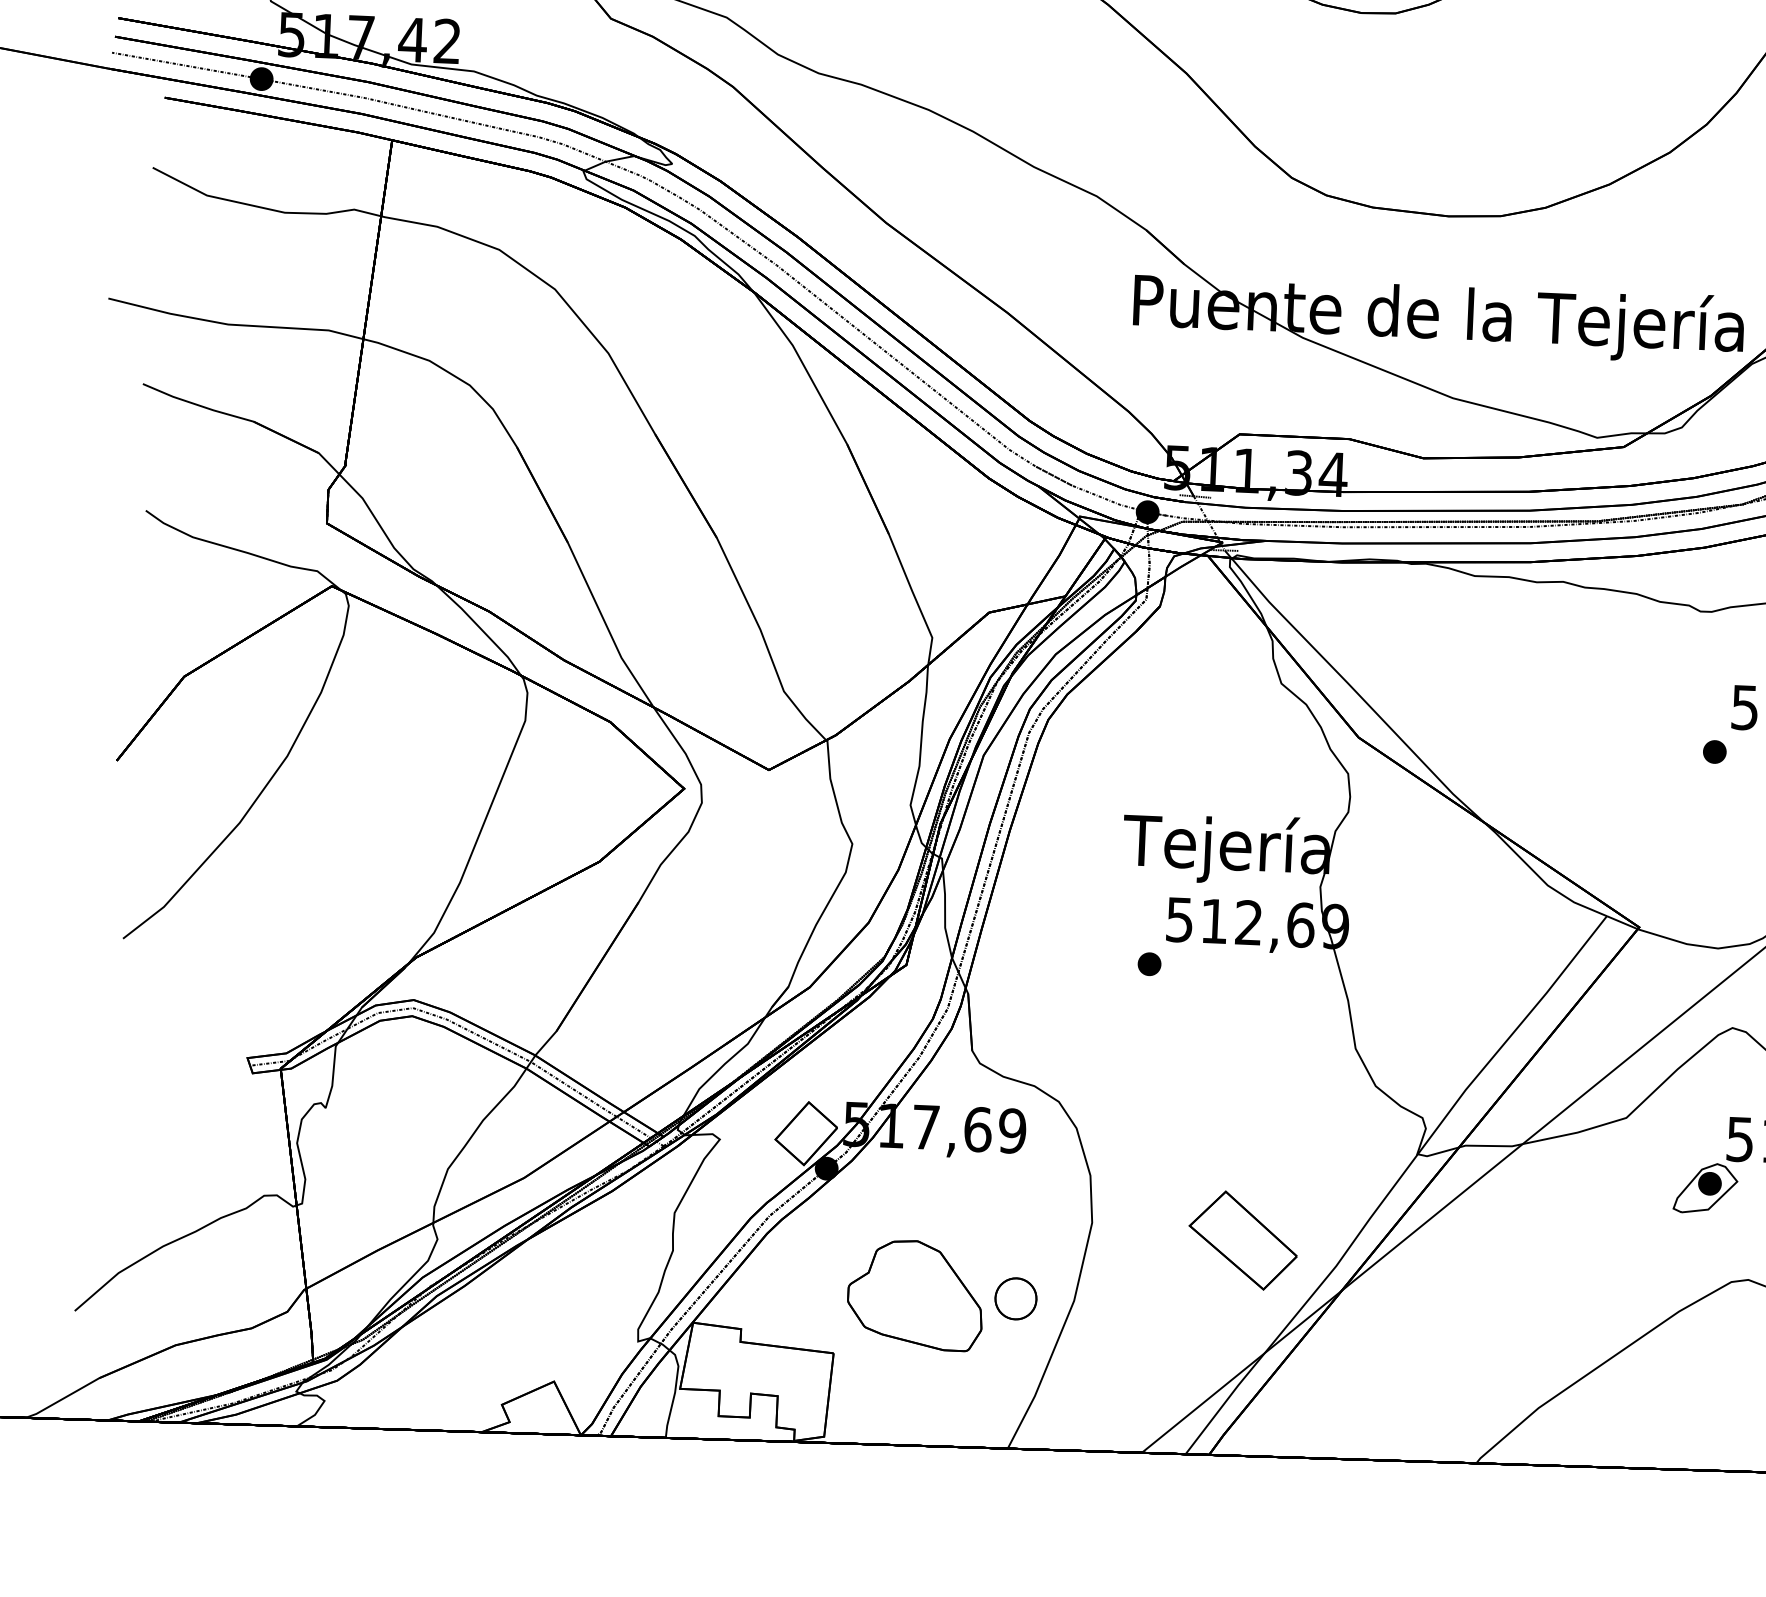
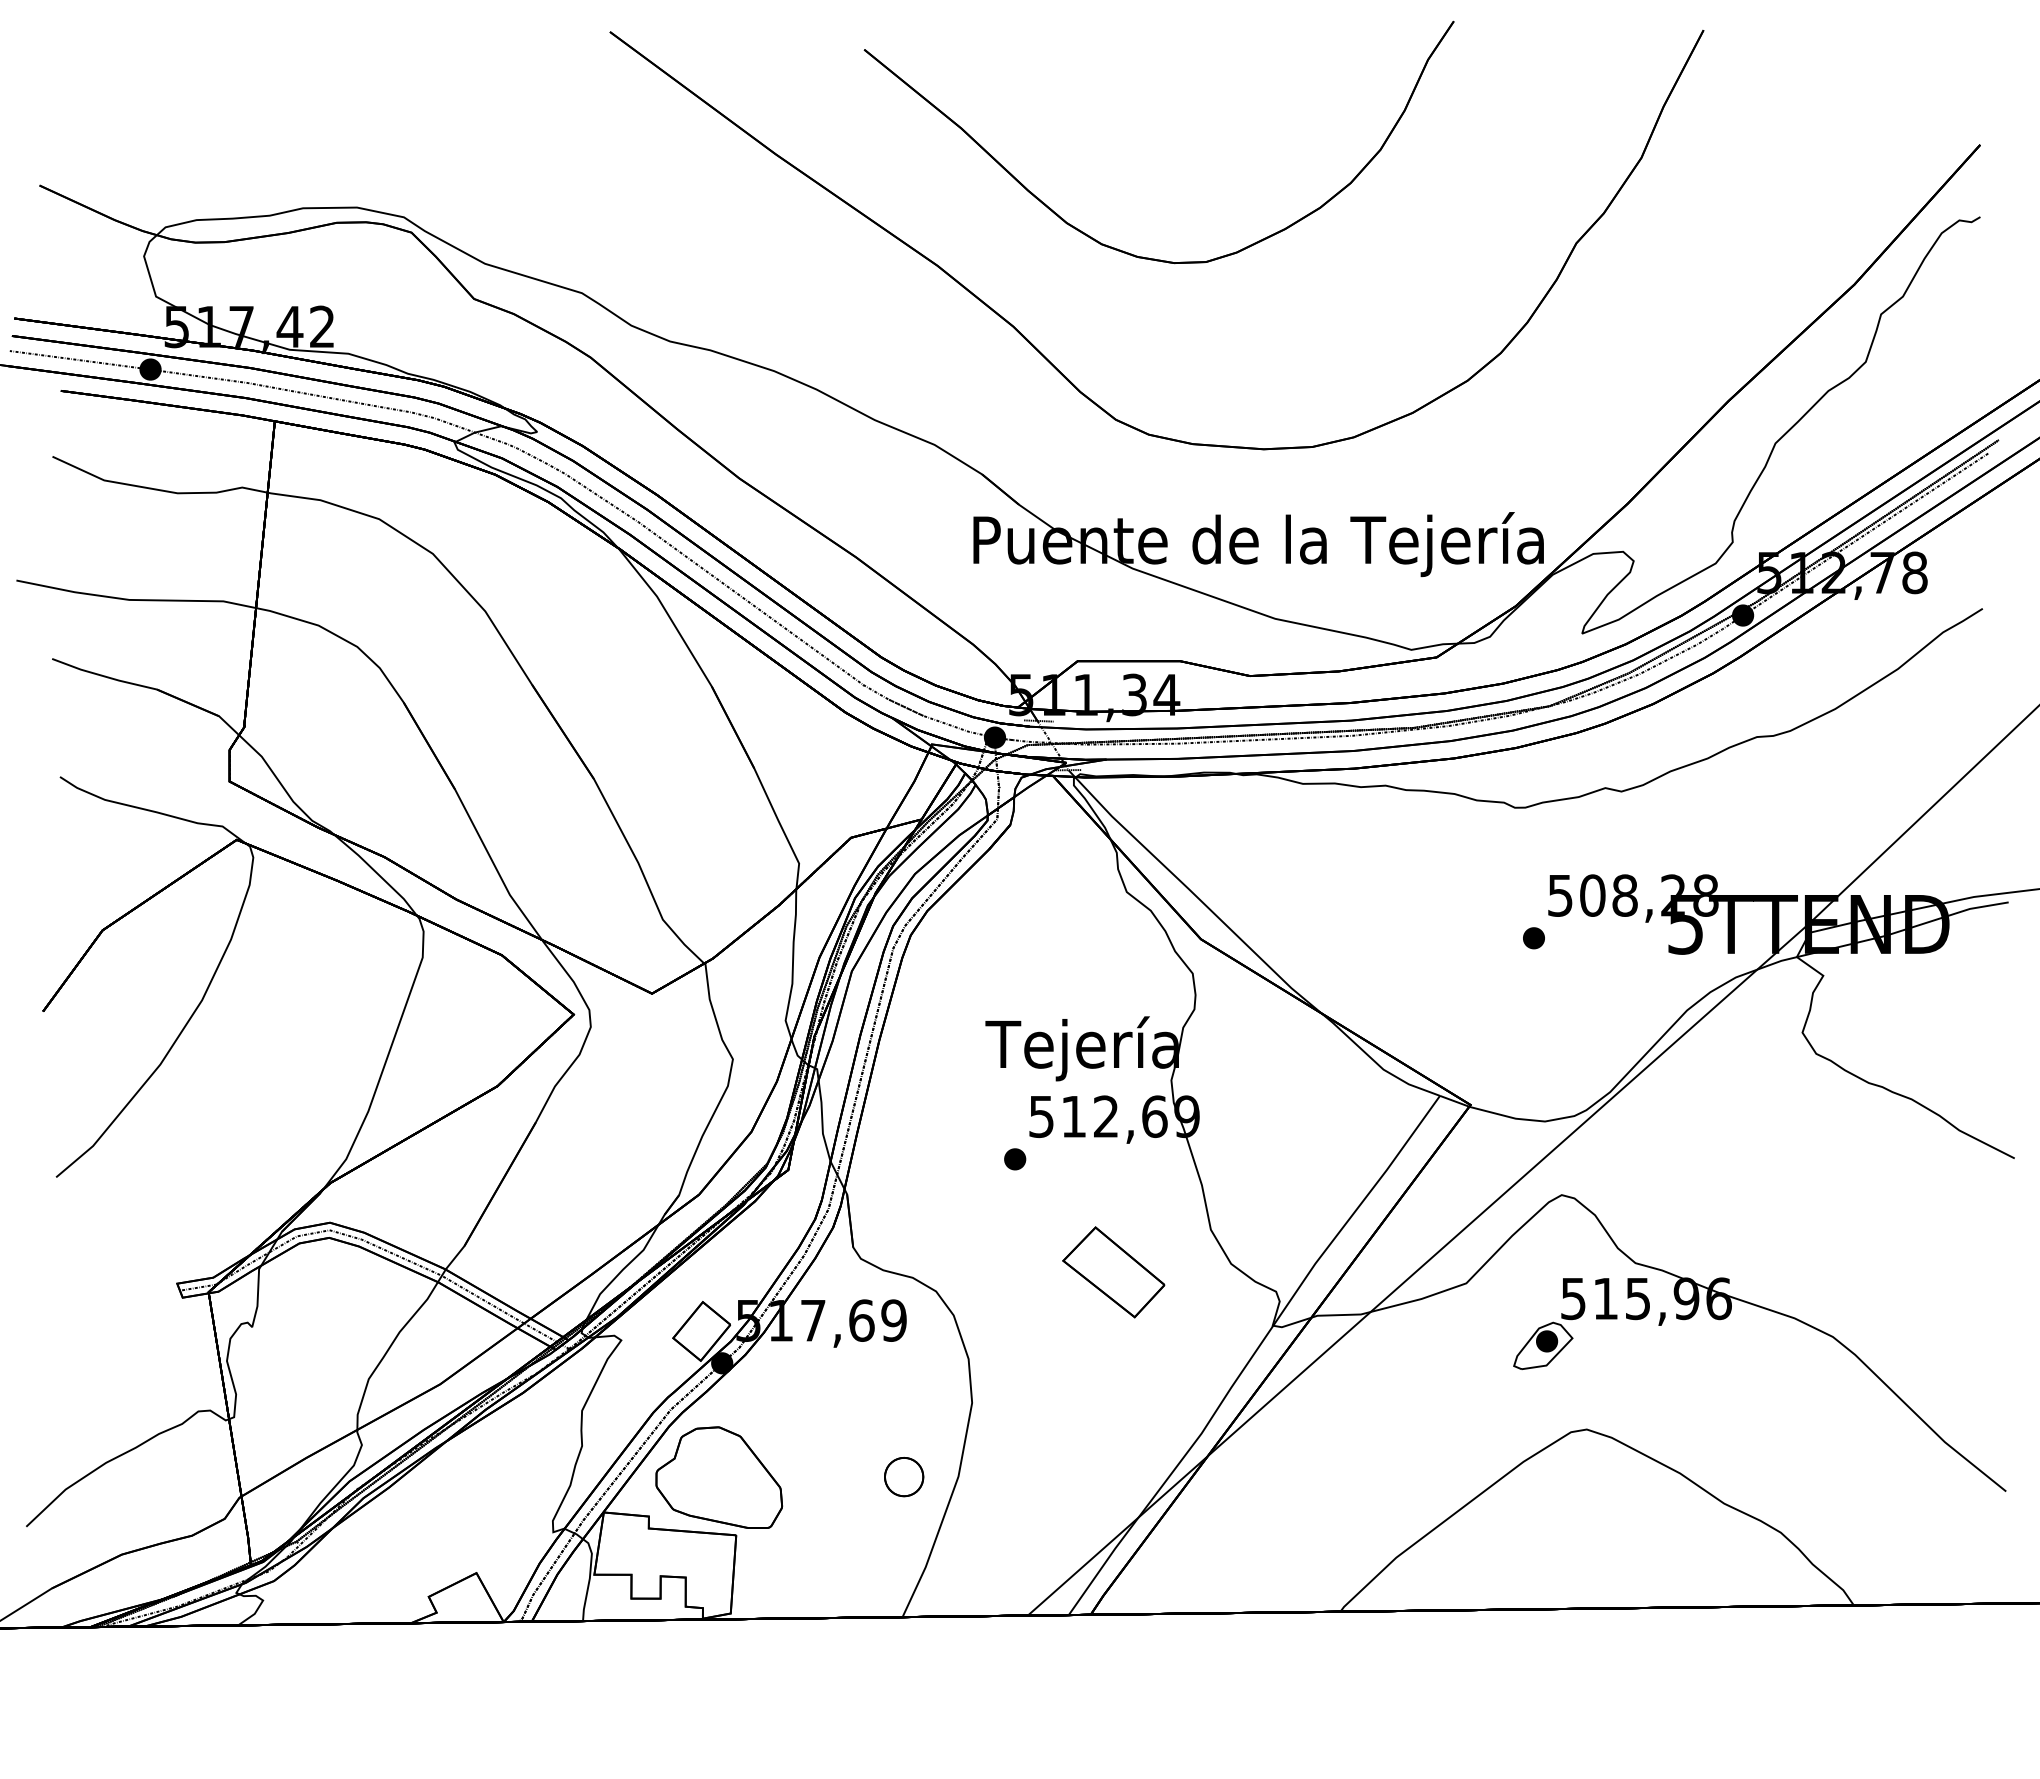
part: (1242, 1240) -> (1113, 1272), moved
part: (915, 1294) -> (719, 1477), moved

